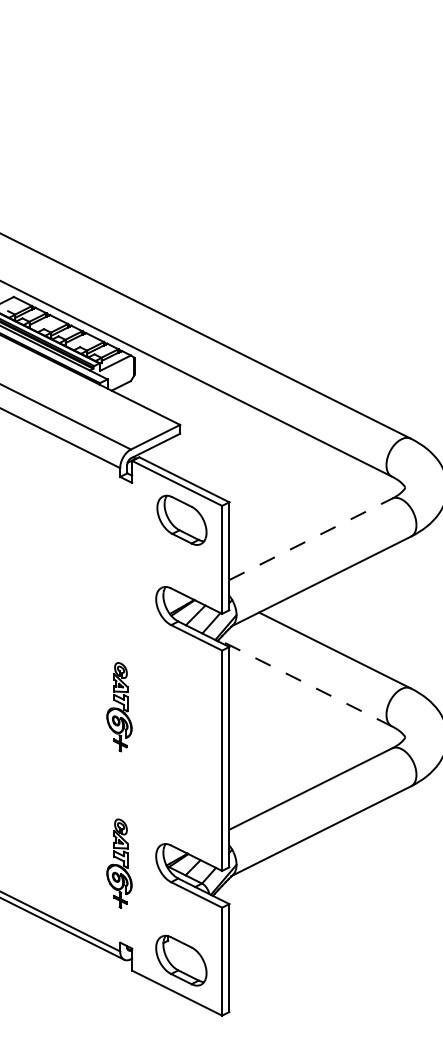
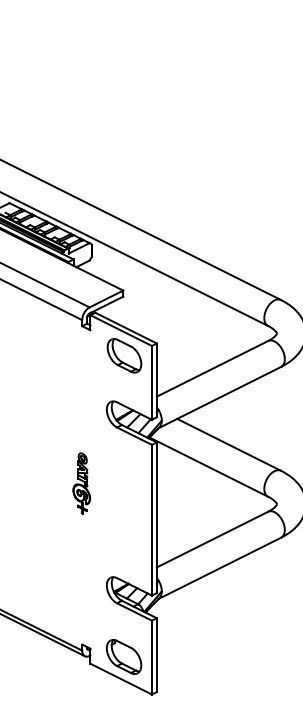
line: (310, 538) -> (212, 368), dashed -> solid
line: (304, 682) -> (208, 466), dashed -> solid
part: (119, 863) -> (81, 590), removed

